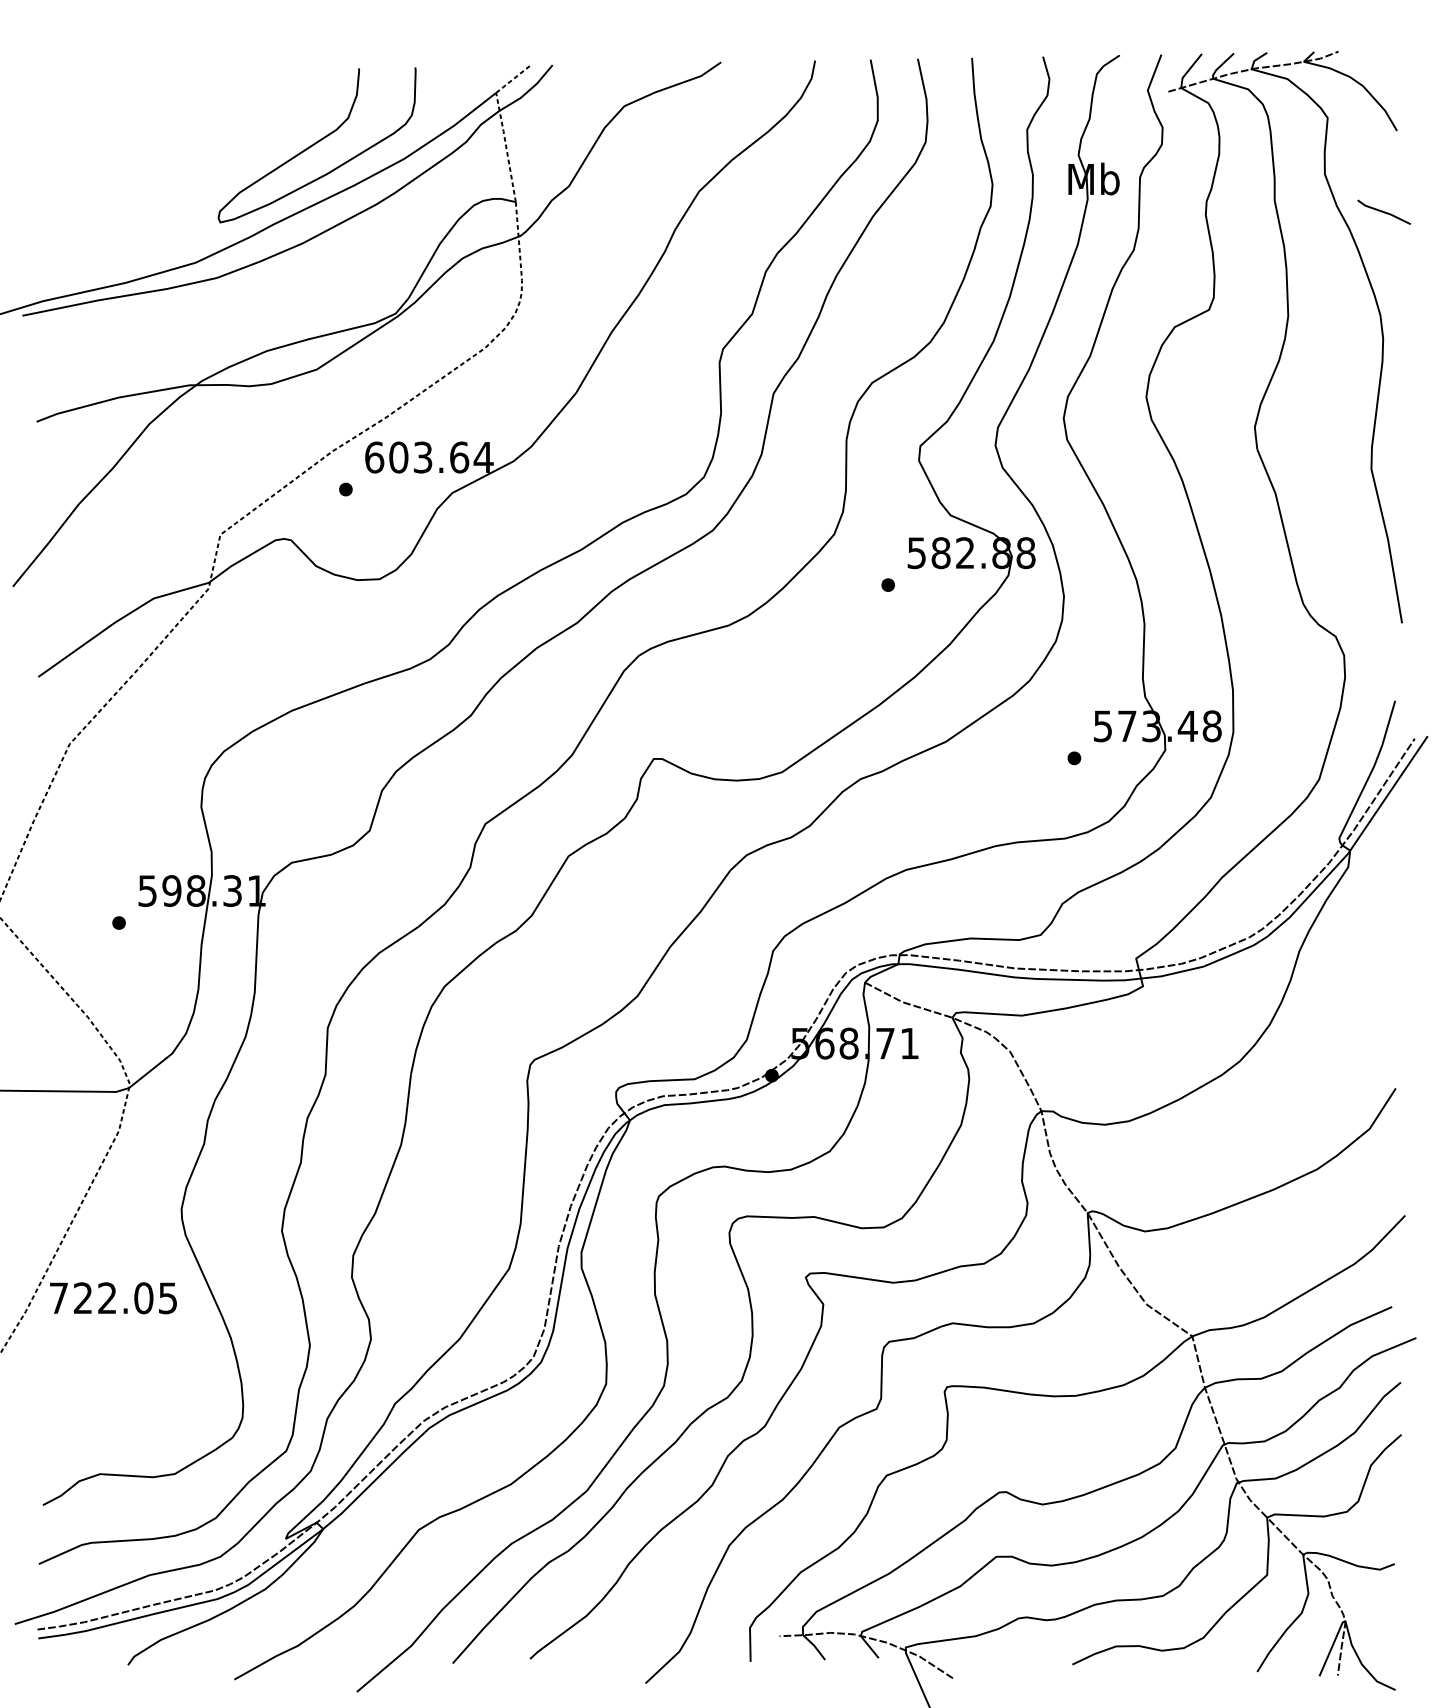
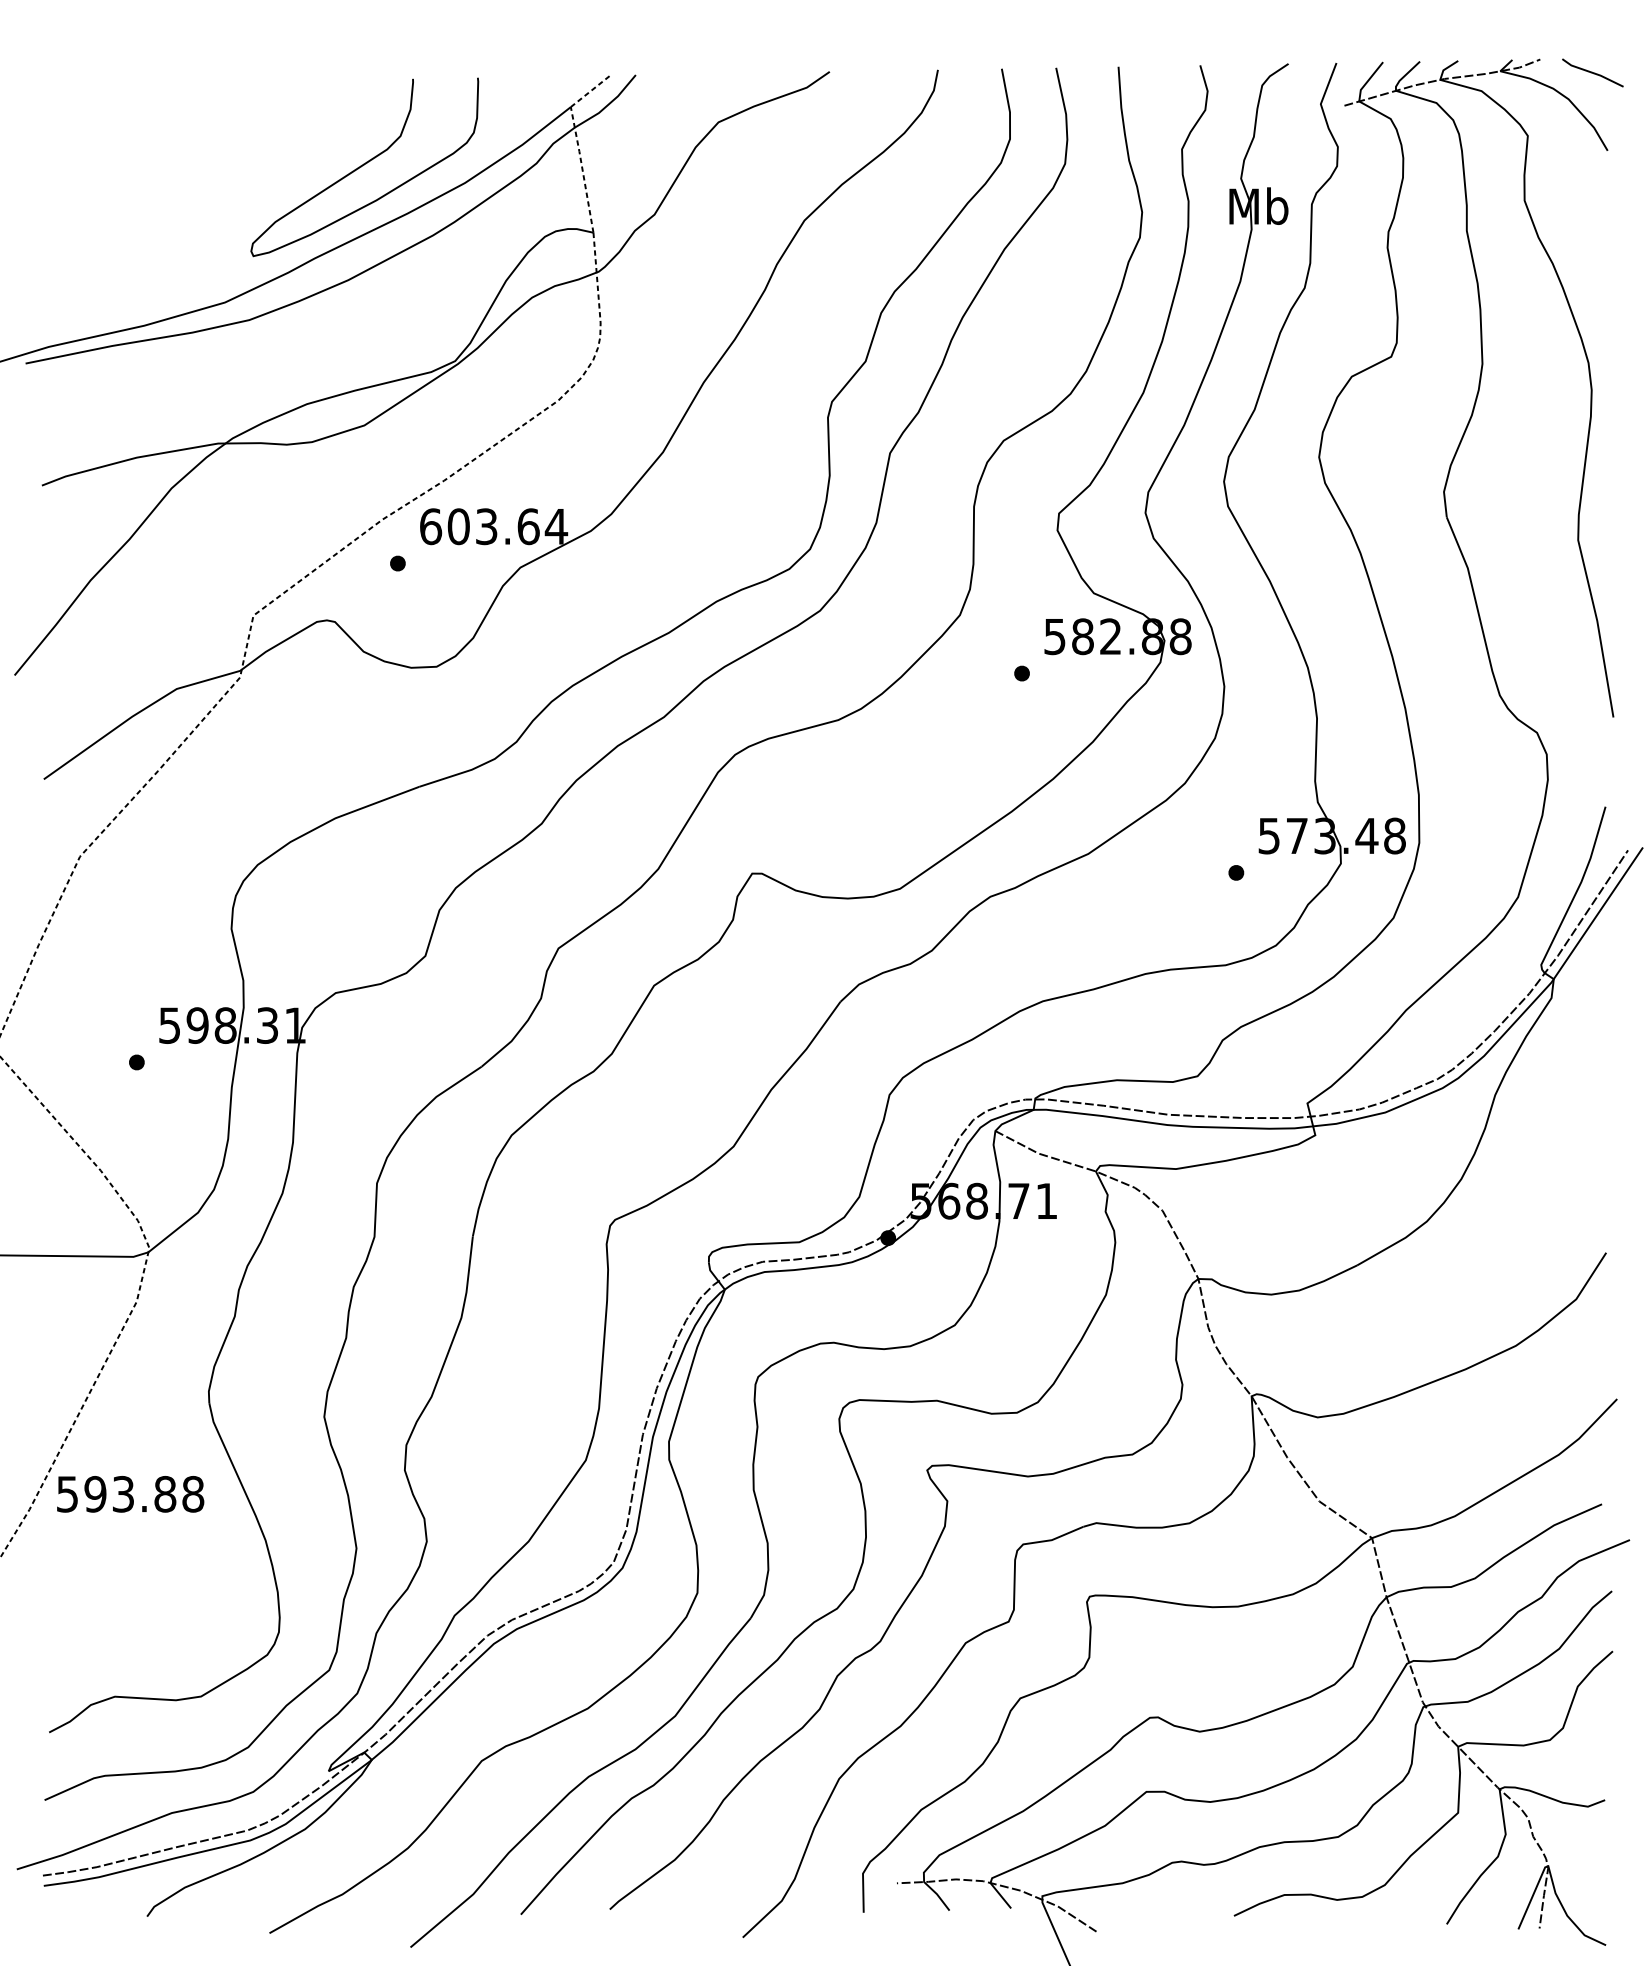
line: (1383, 211) -> (1592, 72), moved
text: (113, 1298) -> (130, 1494), 722.05 -> 593.88

